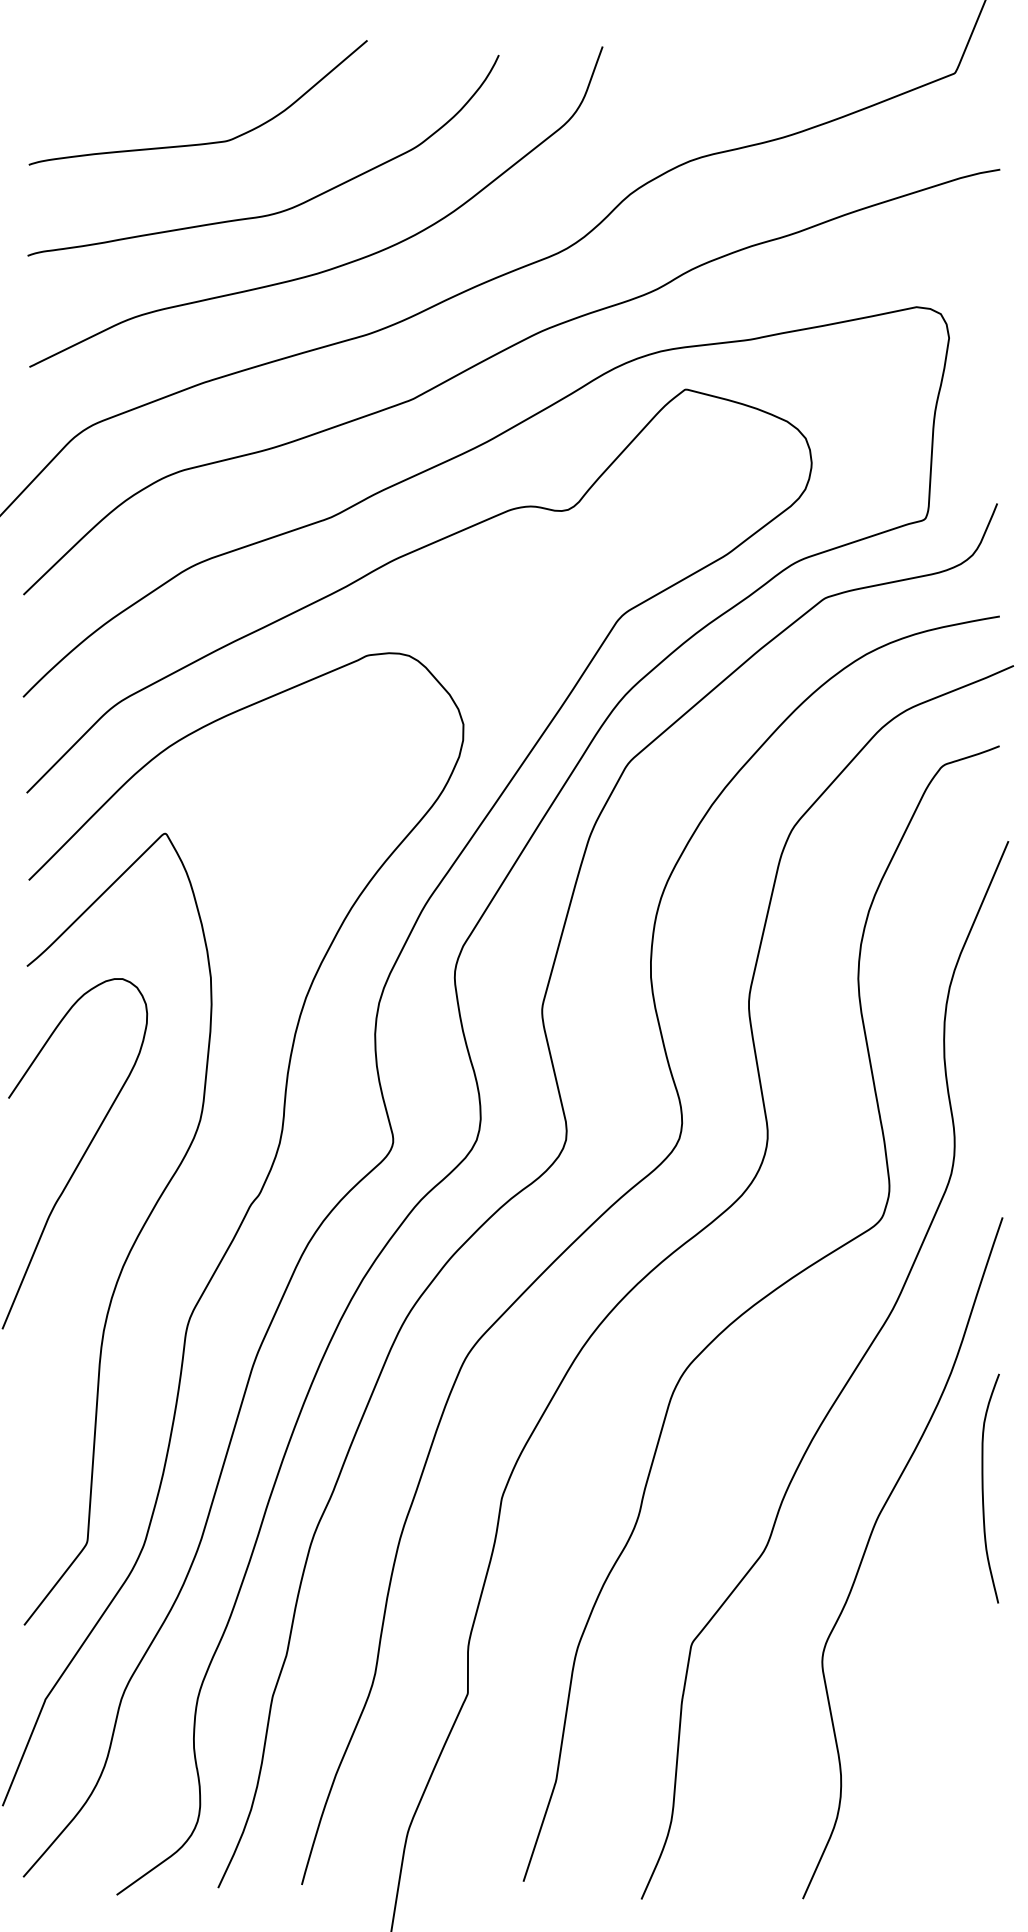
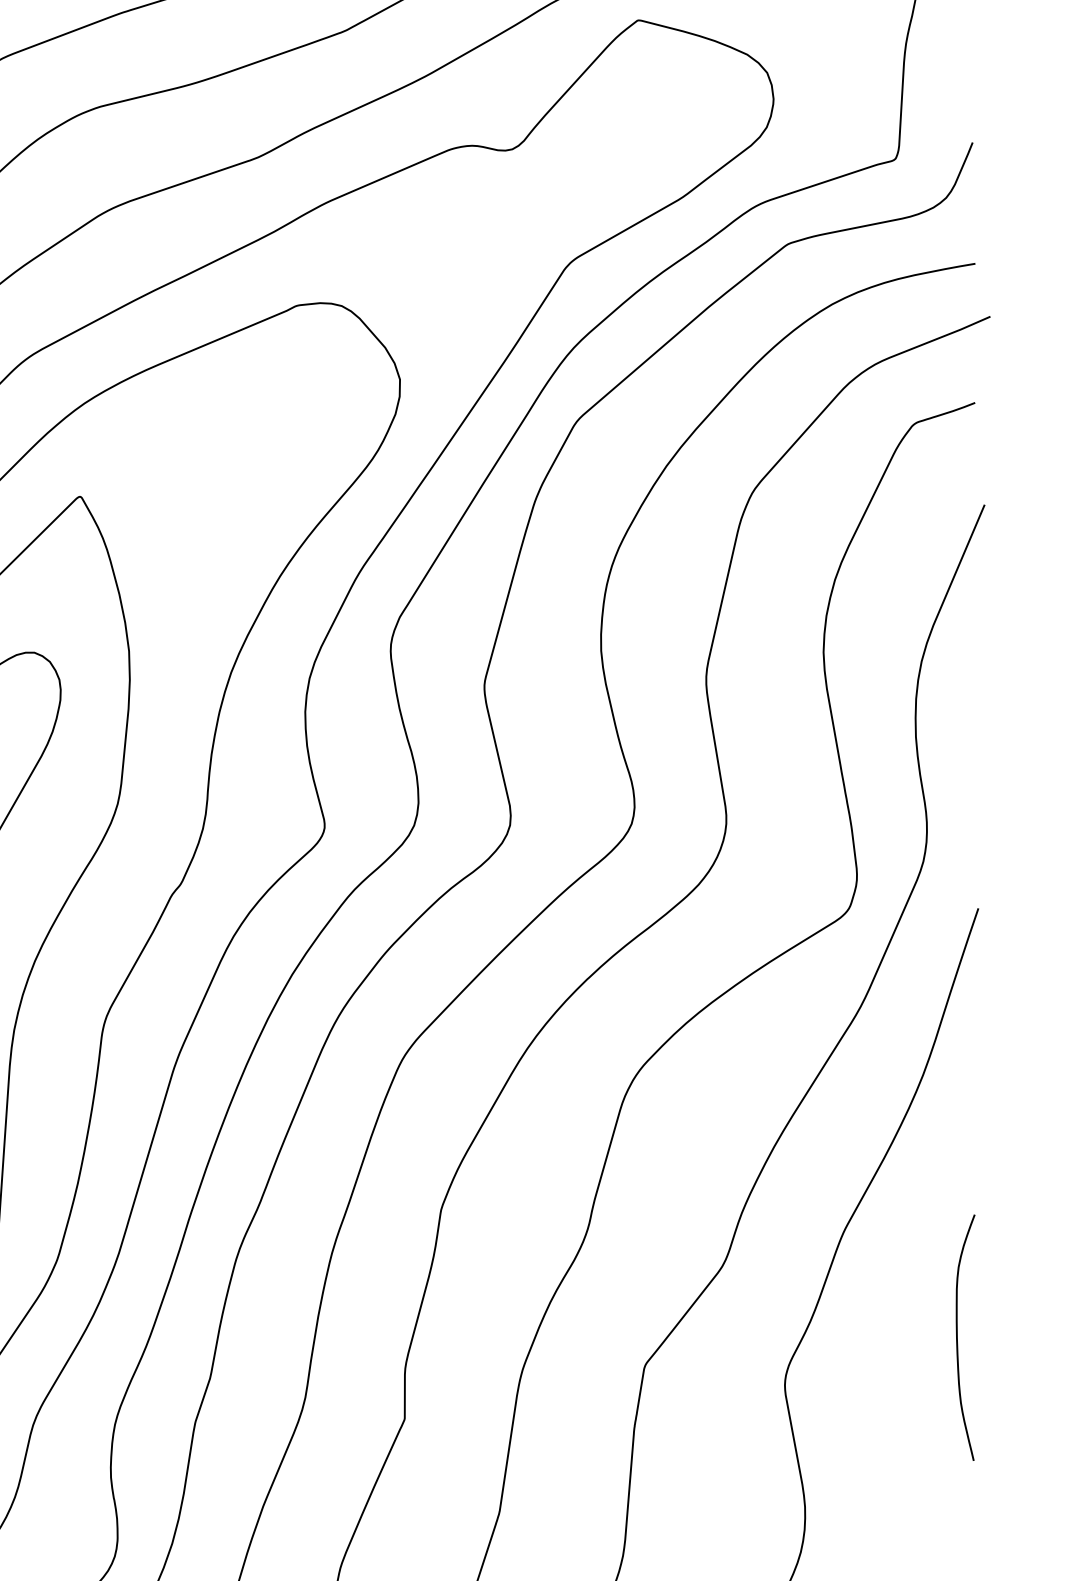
curve: (983, 1488) -> (957, 1337), moved

